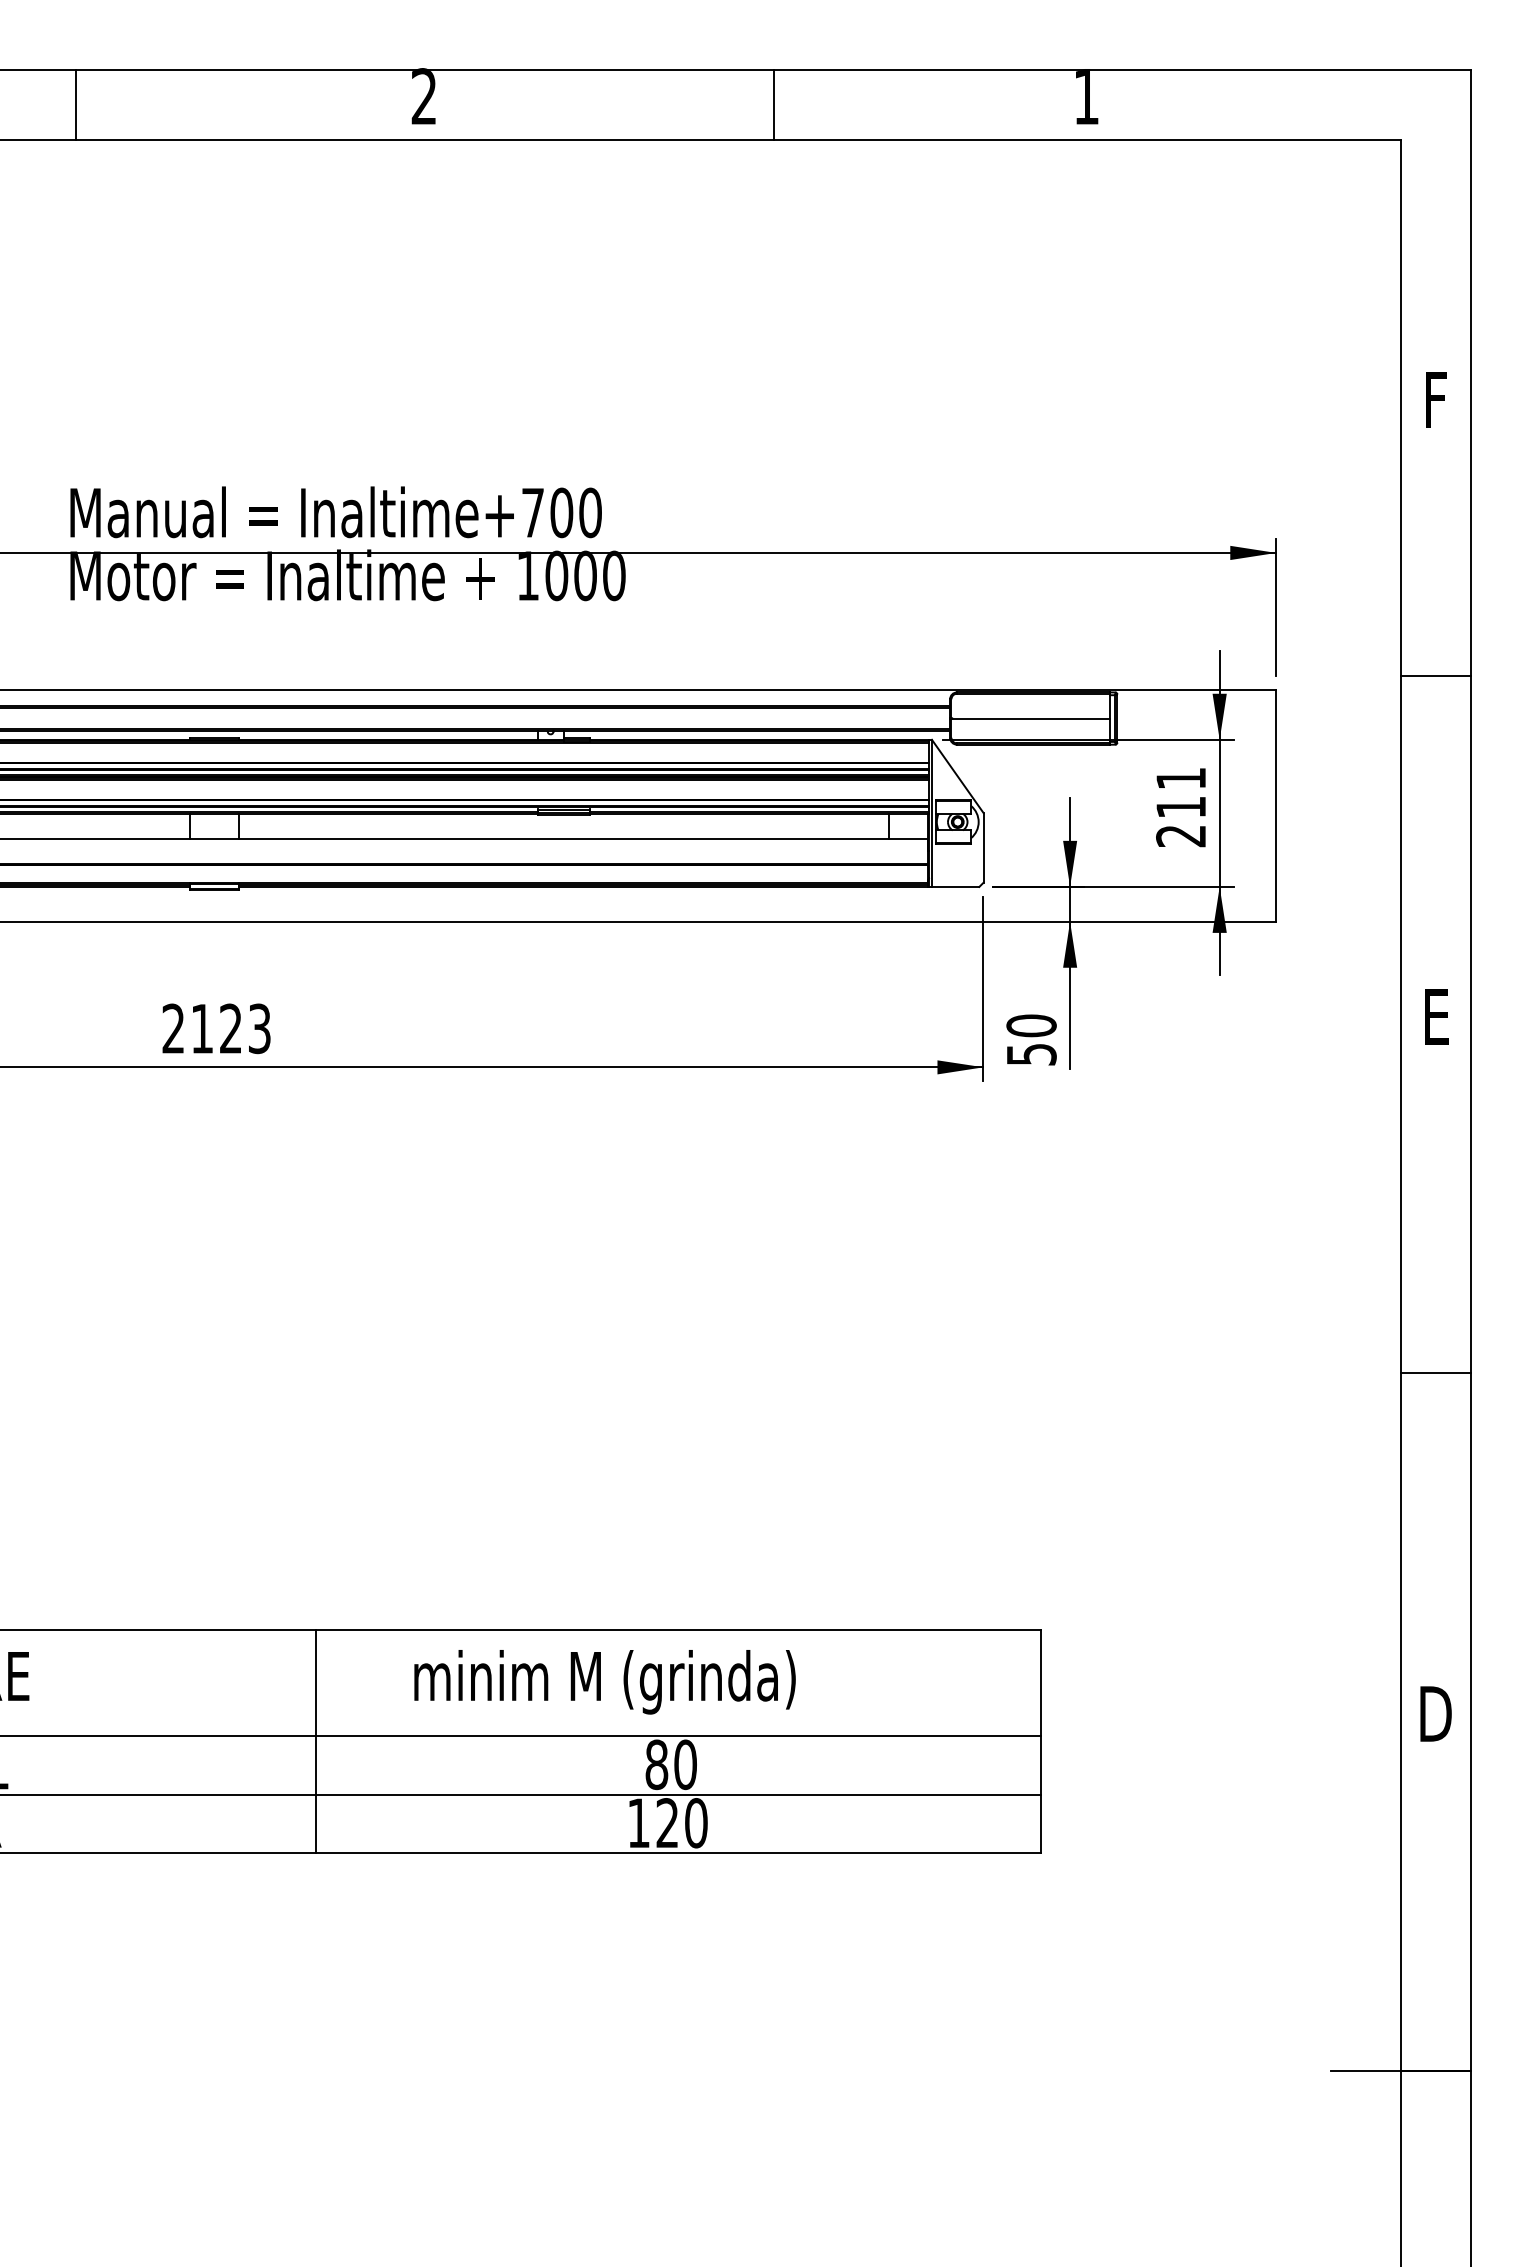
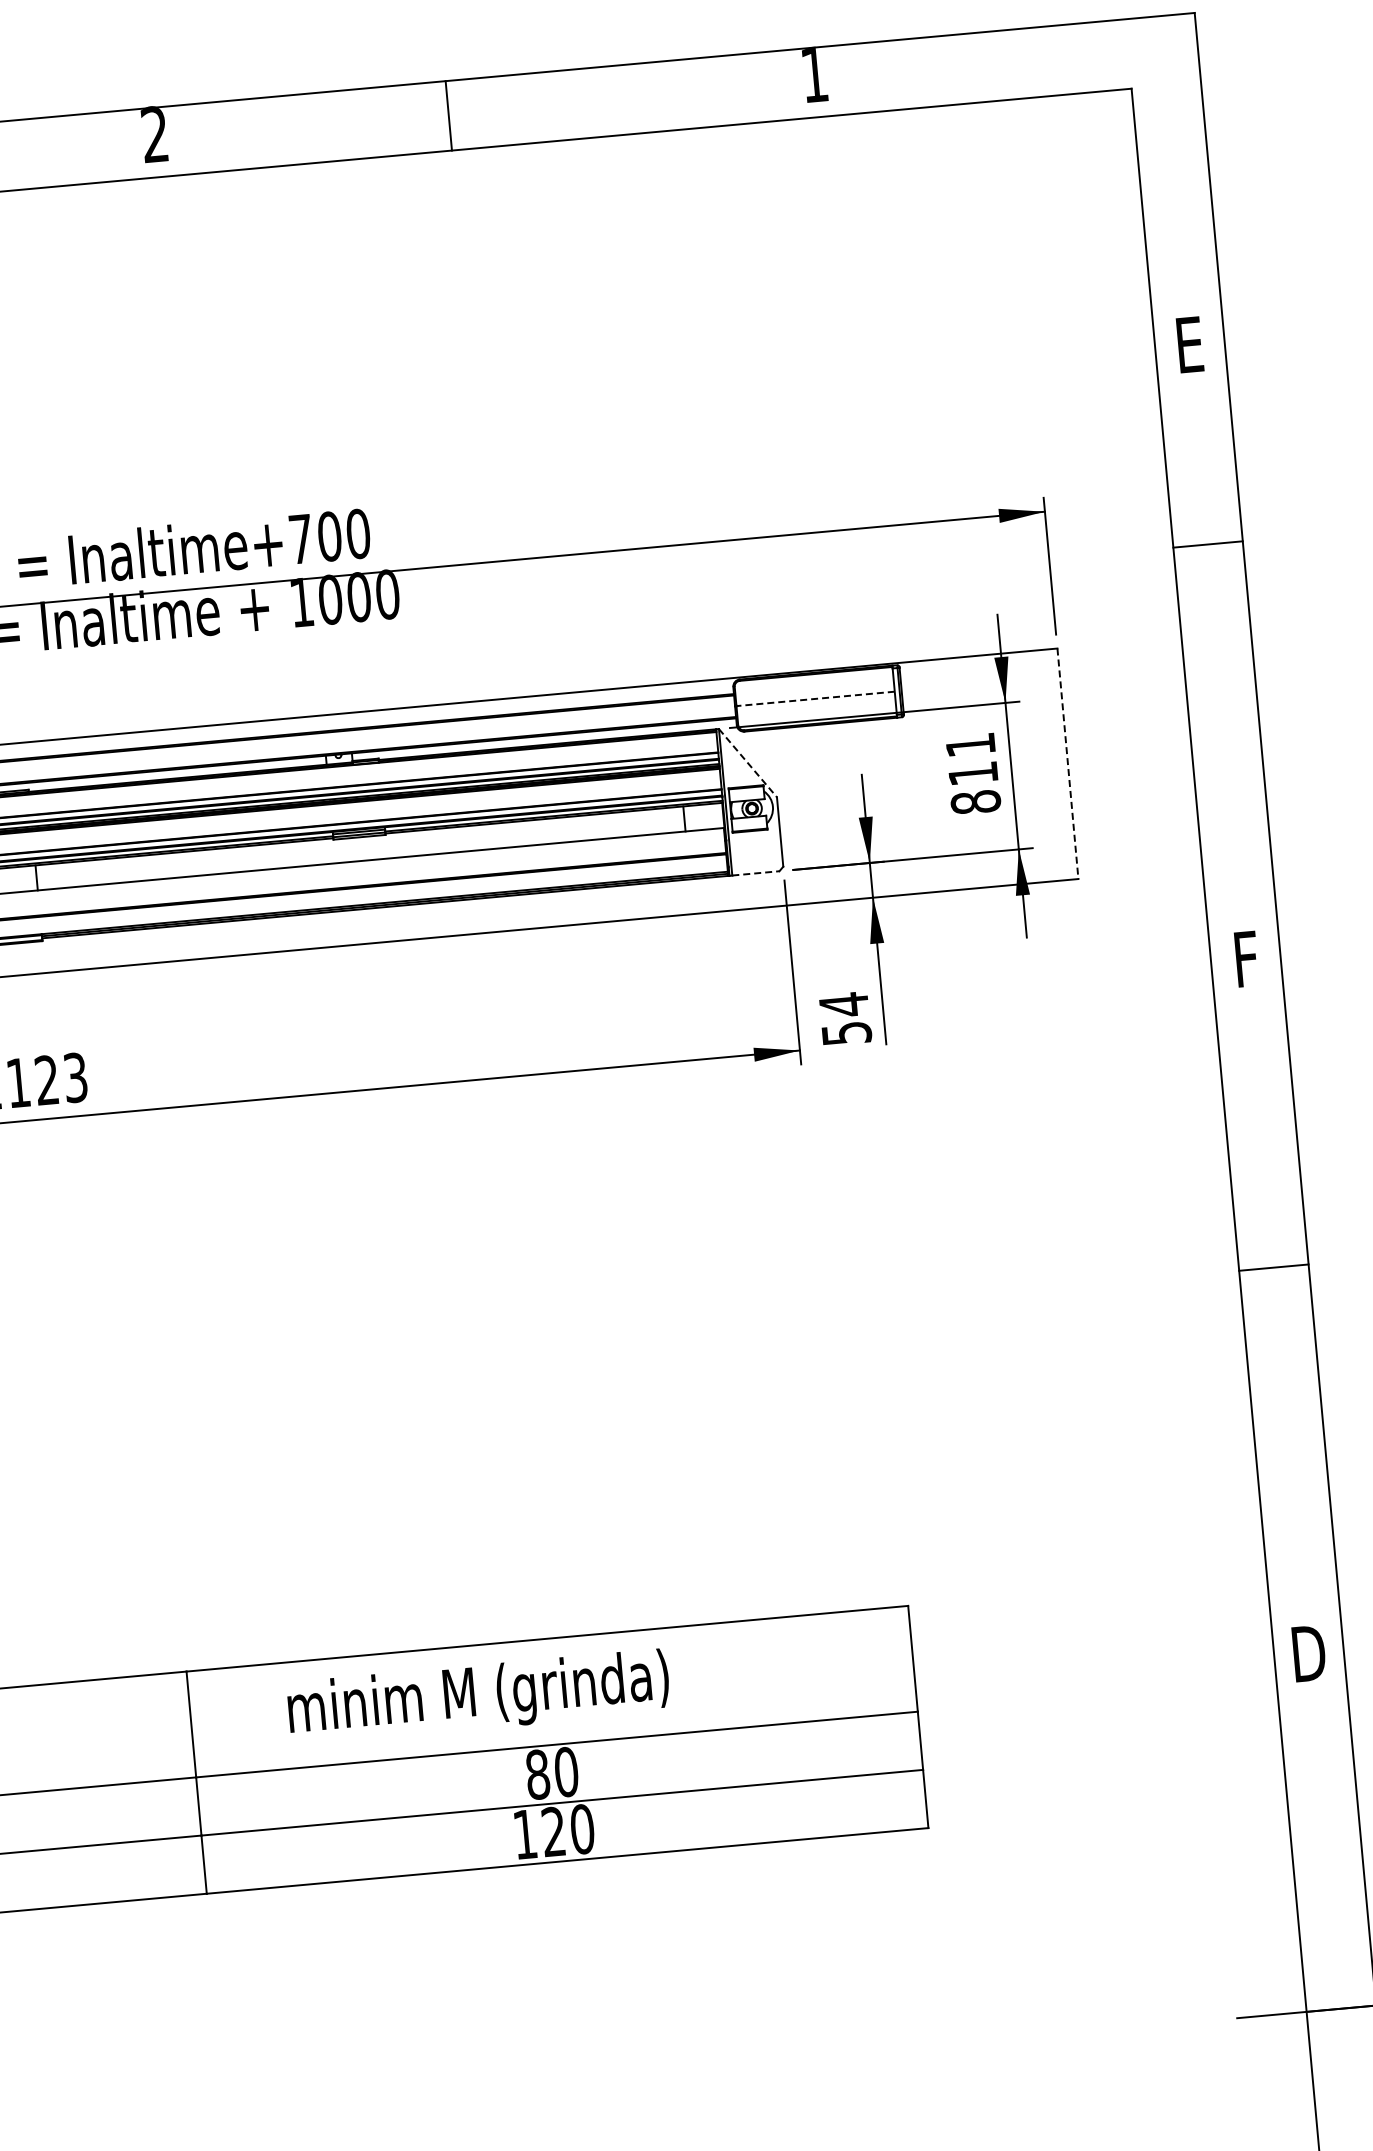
line: (773, 104) -> (448, 115), moved
text: (1435, 399) -> (1189, 344), F -> E
line: (1435, 676) -> (1207, 544), moved
line: (1030, 718) -> (815, 698), solid -> dashed
line: (957, 776) -> (747, 763), solid -> dashed
line: (1276, 806) -> (1068, 764), solid -> dashed
text: (1181, 835) -> (976, 801), 211 -> 811
line: (955, 886) -> (755, 872), solid -> dashed
text: (1436, 1016) -> (1246, 958), E -> F
text: (1031, 1025) -> (843, 1004), 50 -> 54
line: (1435, 1373) -> (1273, 1267), moved

